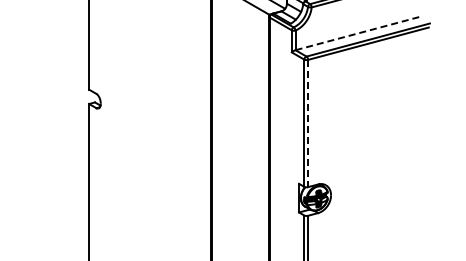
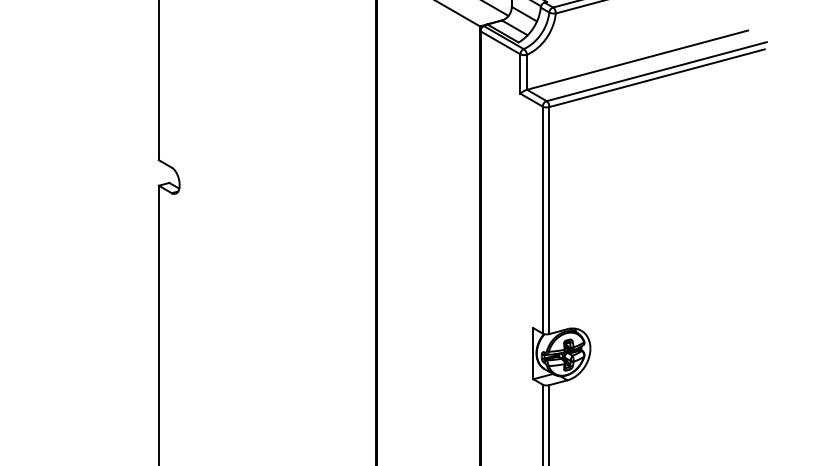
line: (357, 33) -> (637, 59), dashed -> solid
line: (308, 123) -> (550, 220), dashed -> solid

